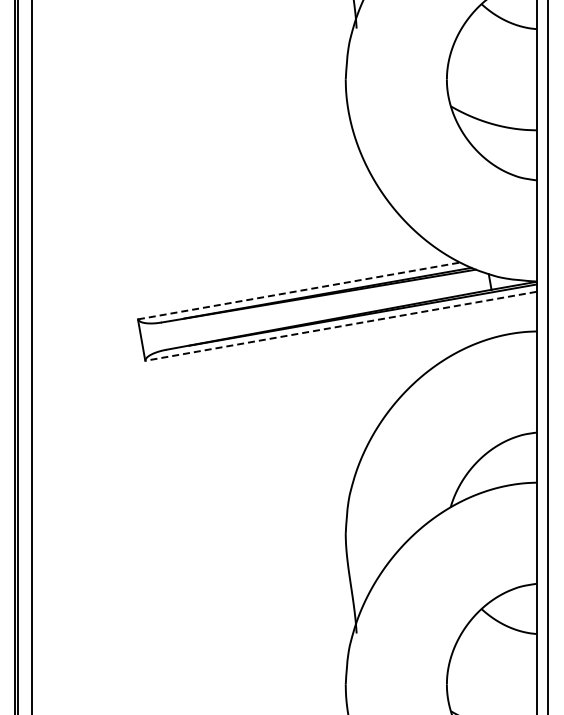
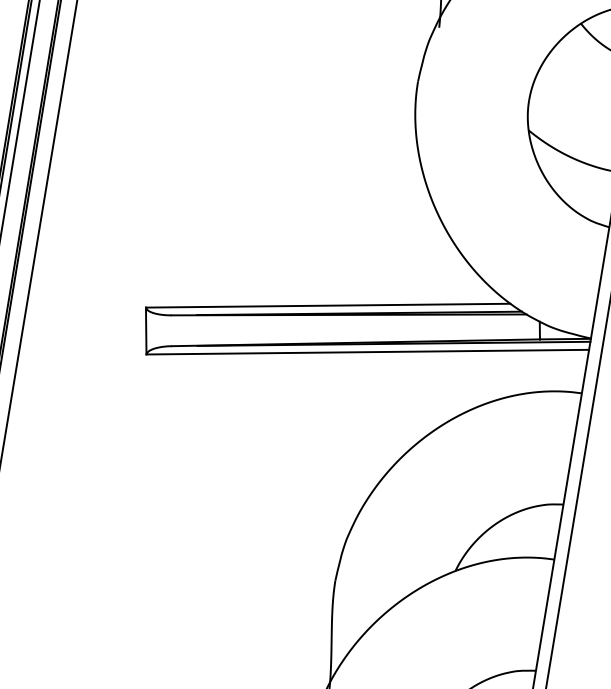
line: (299, 290) -> (328, 305), dashed -> solid
line: (340, 326) -> (367, 352), dashed -> solid

